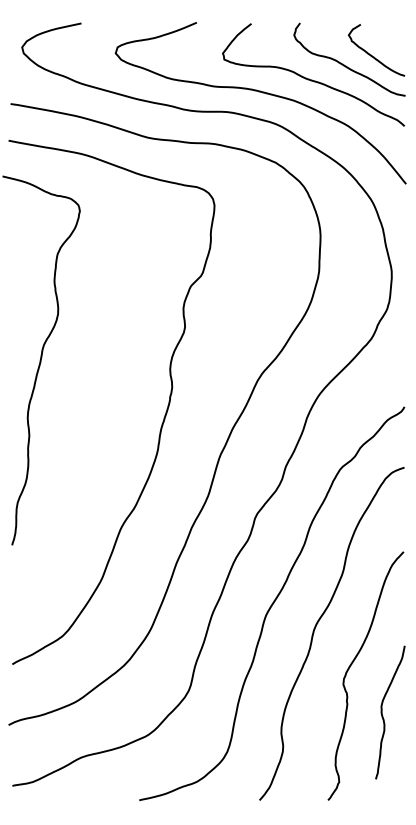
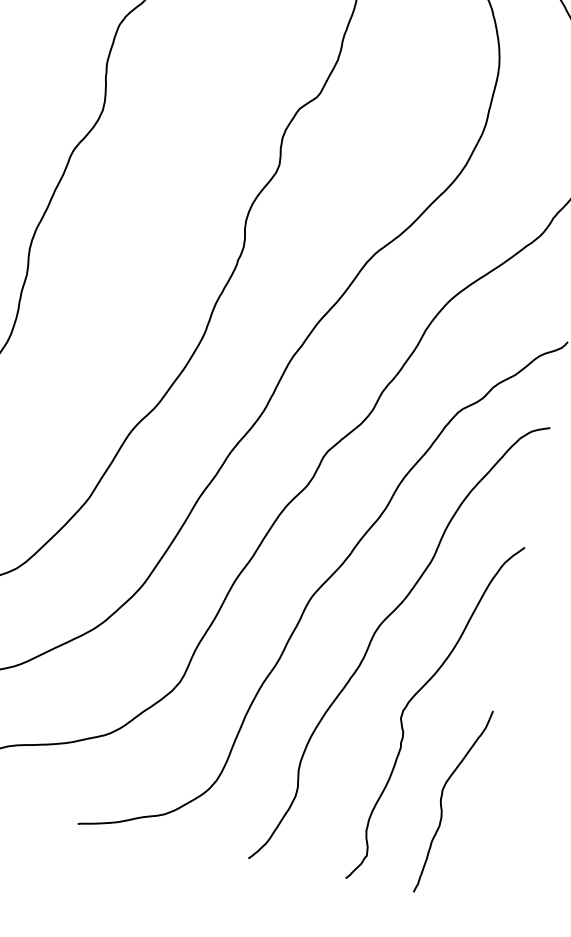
curve: (382, 712) -> (442, 799), moved

